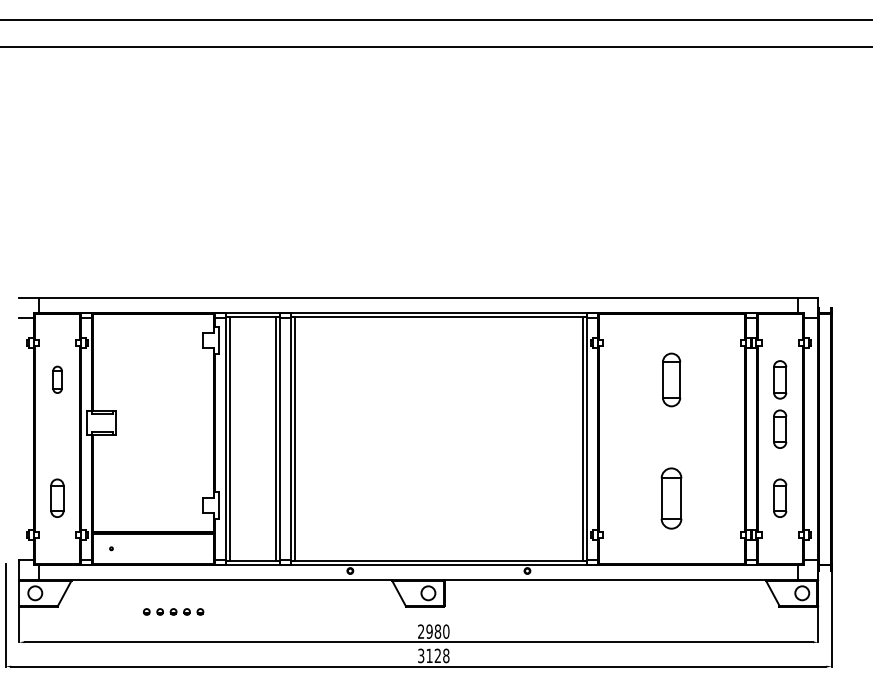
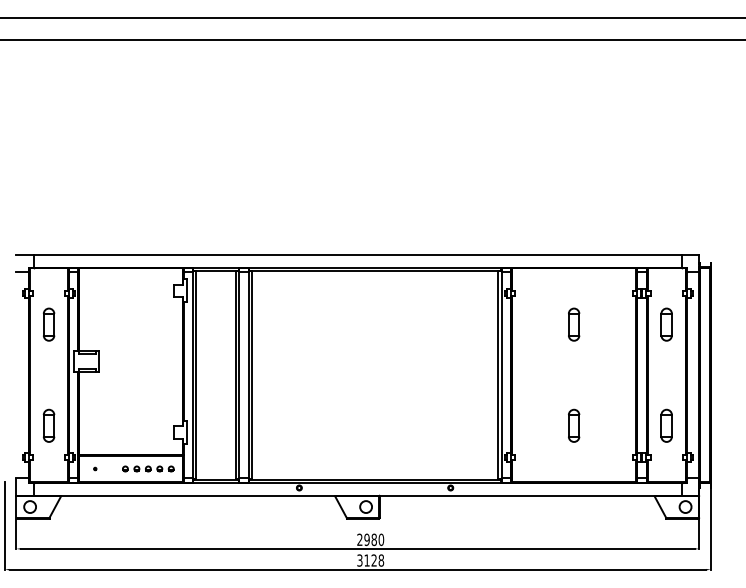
part: (57, 379) -> (49, 324), size x1.43
part: (672, 379) -> (574, 324), size x0.71
part: (779, 428) -> (666, 366), removed
part: (672, 497) -> (574, 425), size x0.62
part: (173, 611) -> (148, 468), moved

